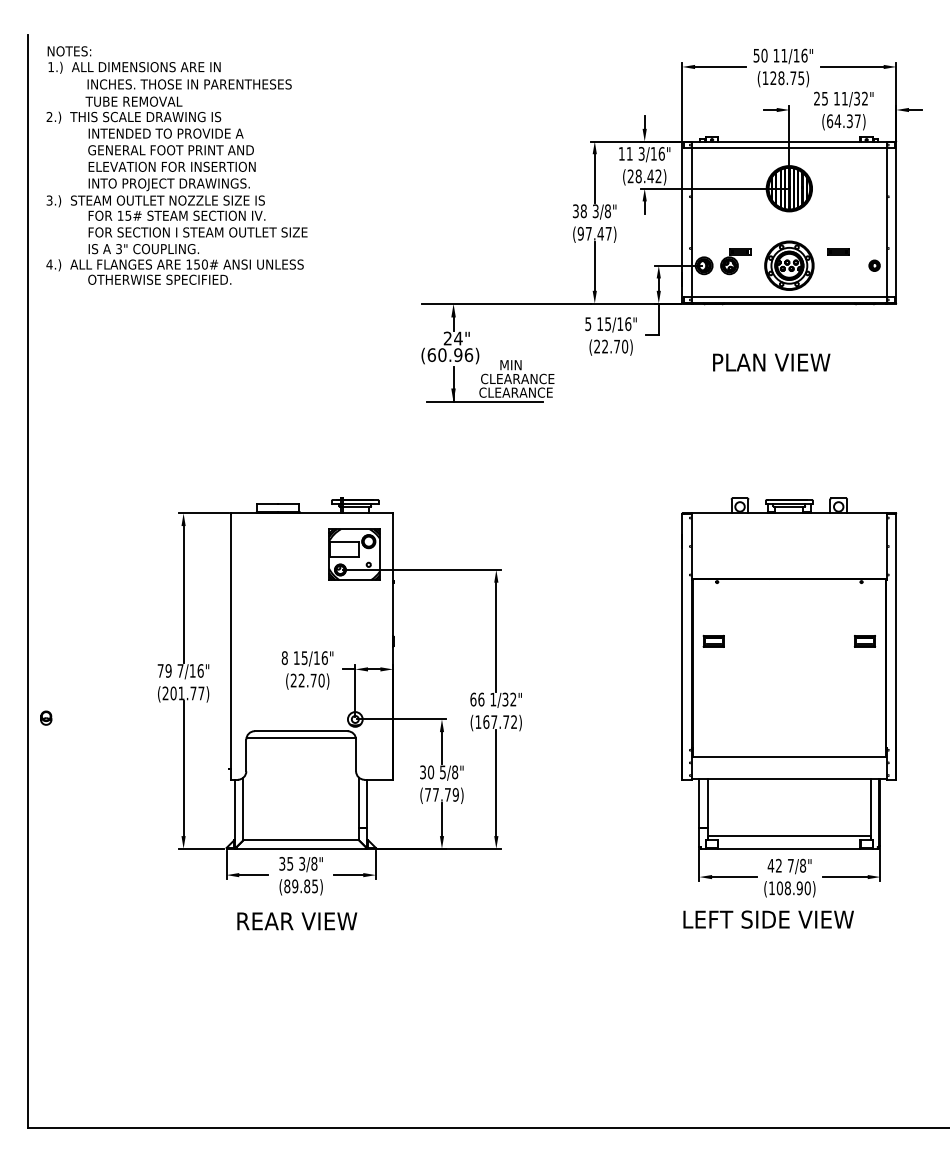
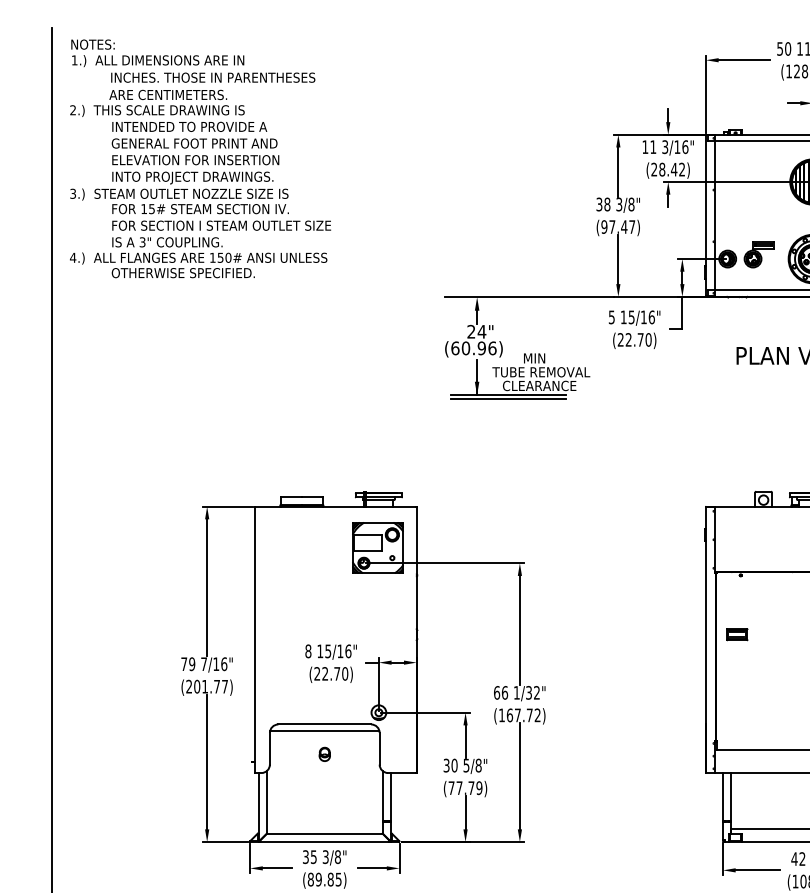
text: (144, 101) -> (168, 94), TUBE REMOVAL -> ARE CENTIMETERS.
text: (517, 378) -> (541, 371), CLEARANCE -> TUBE REMOVAL
line: (484, 405) -> (508, 398), added
part: (46, 717) -> (325, 753), moved

